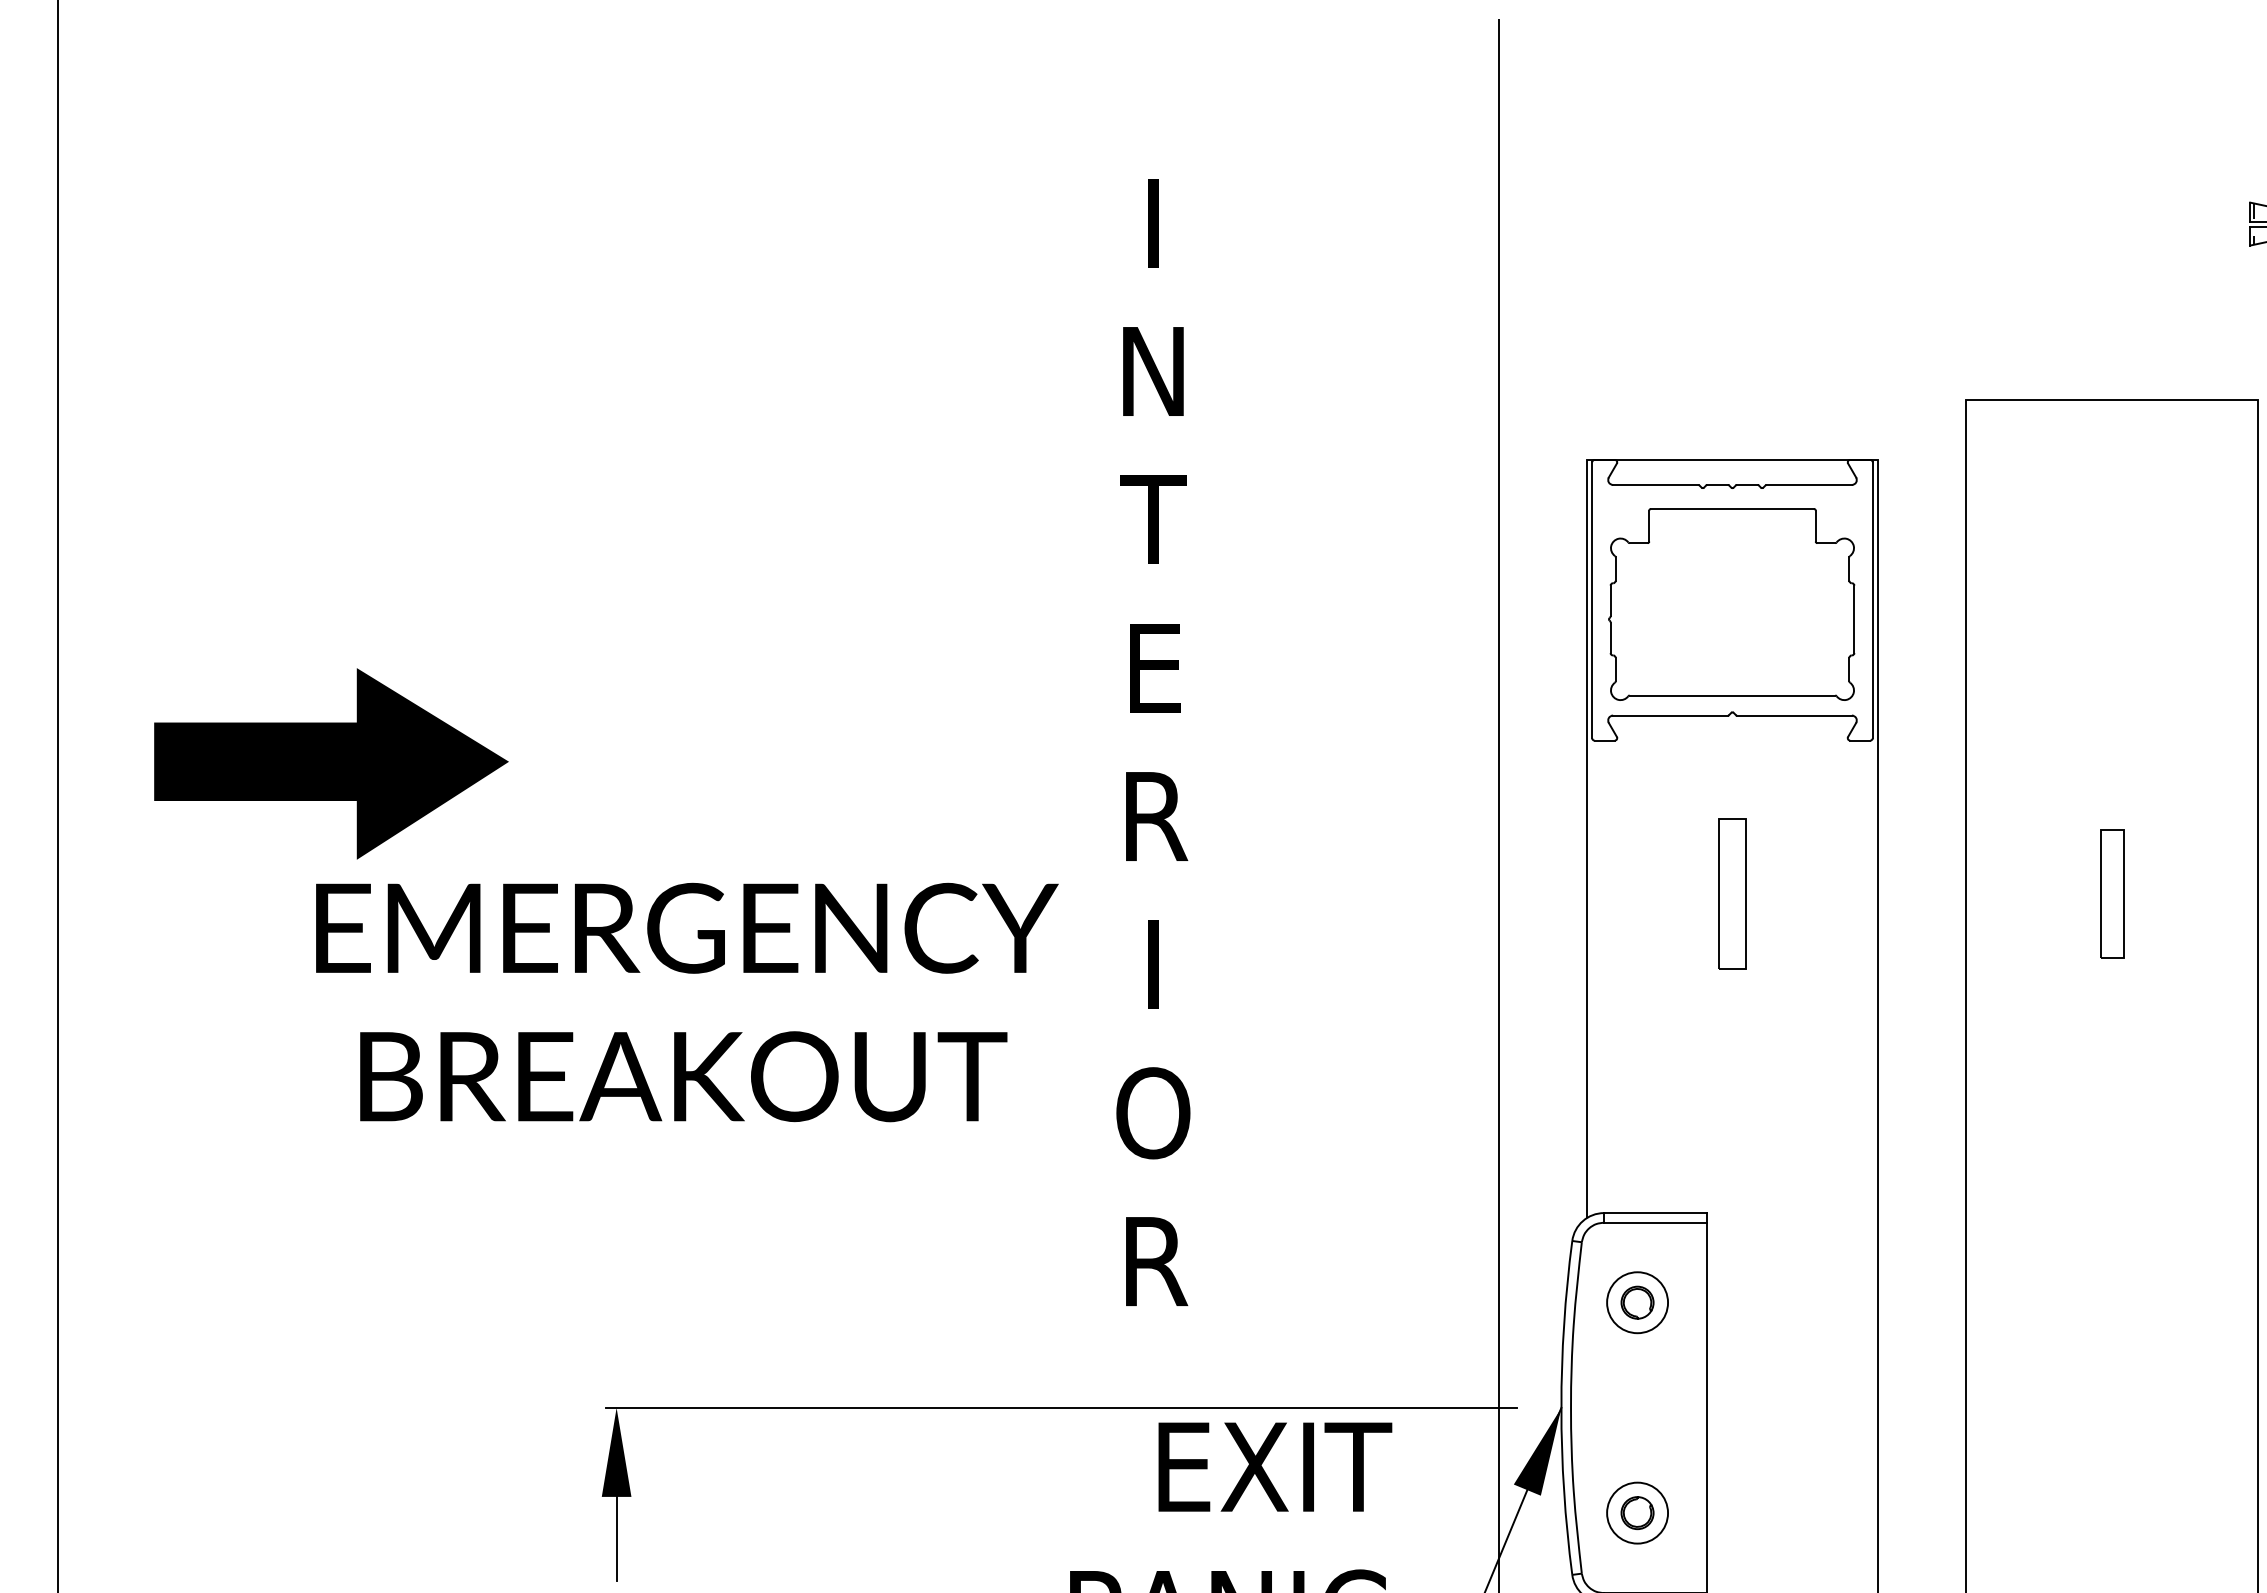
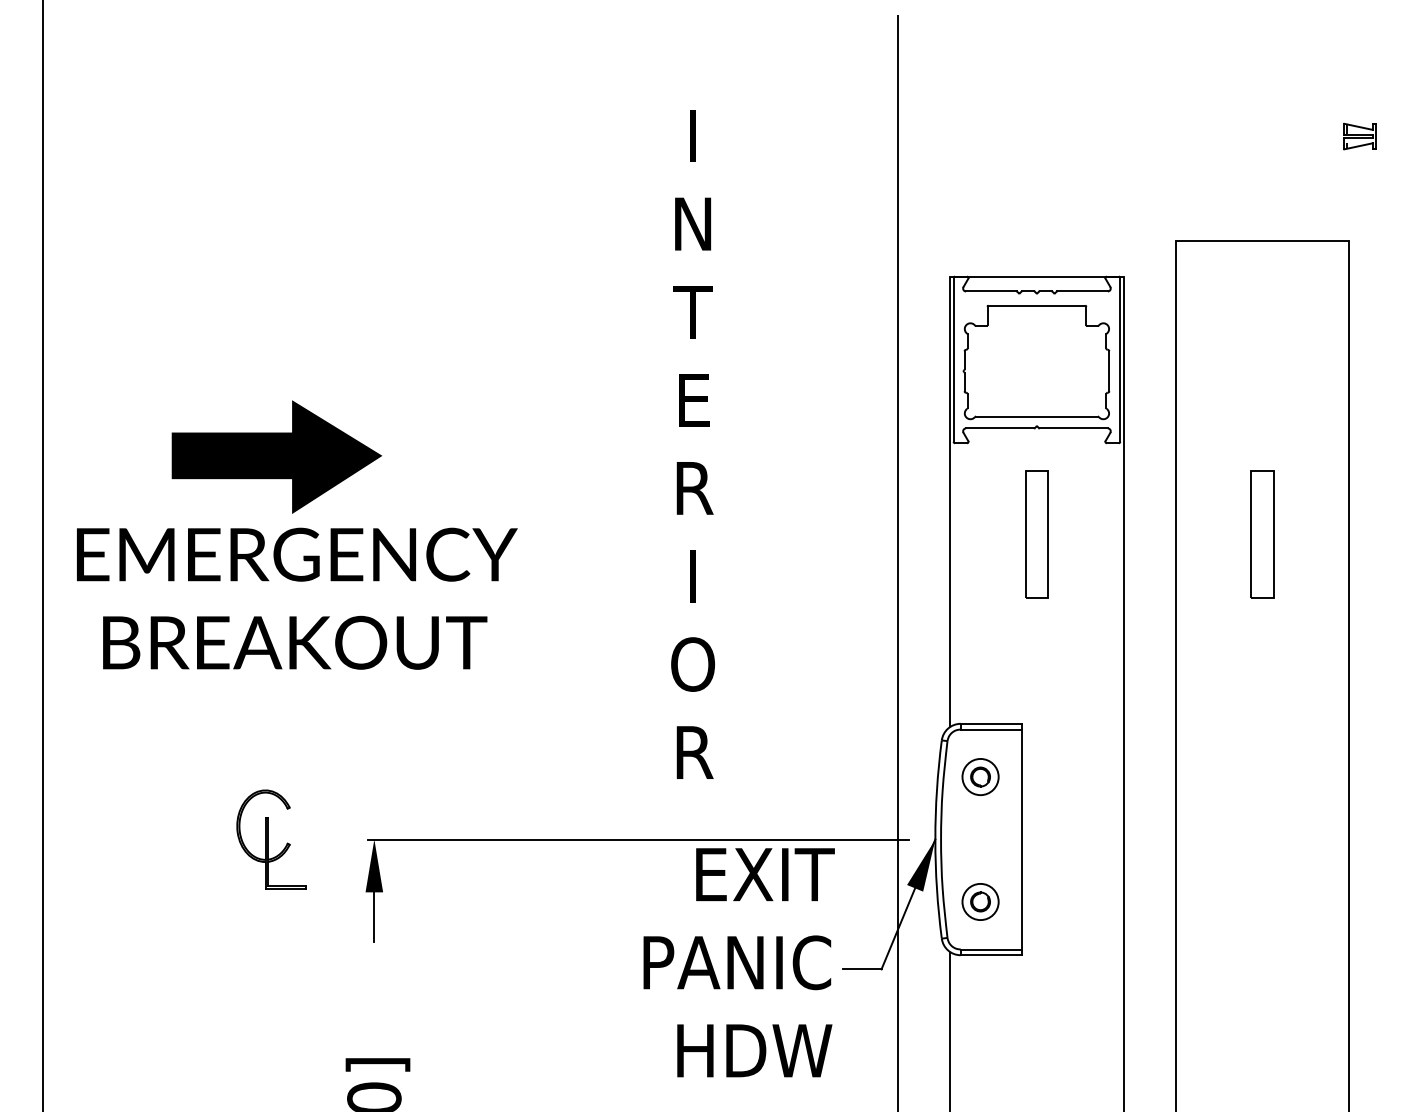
part: (330, 762) -> (276, 456), moved
part: (1731, 894) -> (1036, 534), size x1.43
part: (2112, 894) -> (1262, 534), size x1.67
text: (687, 1002) -> (297, 598), moved
part: (443, 1407) -> (271, 839), added

